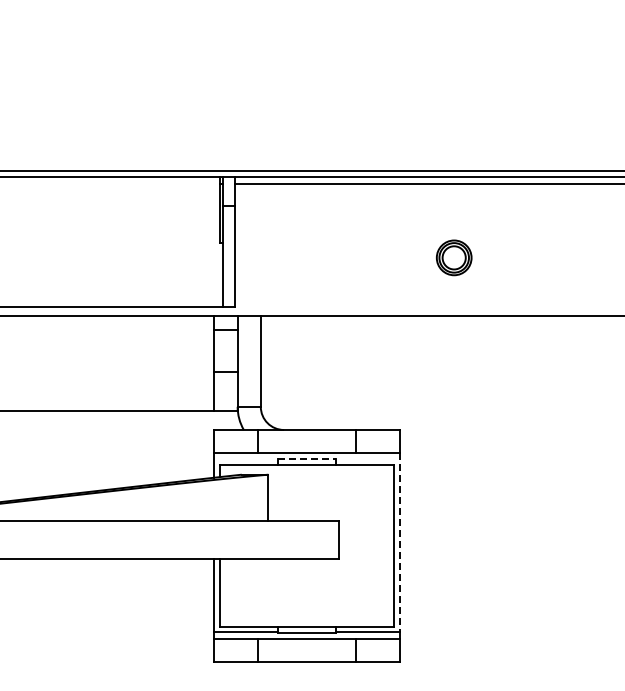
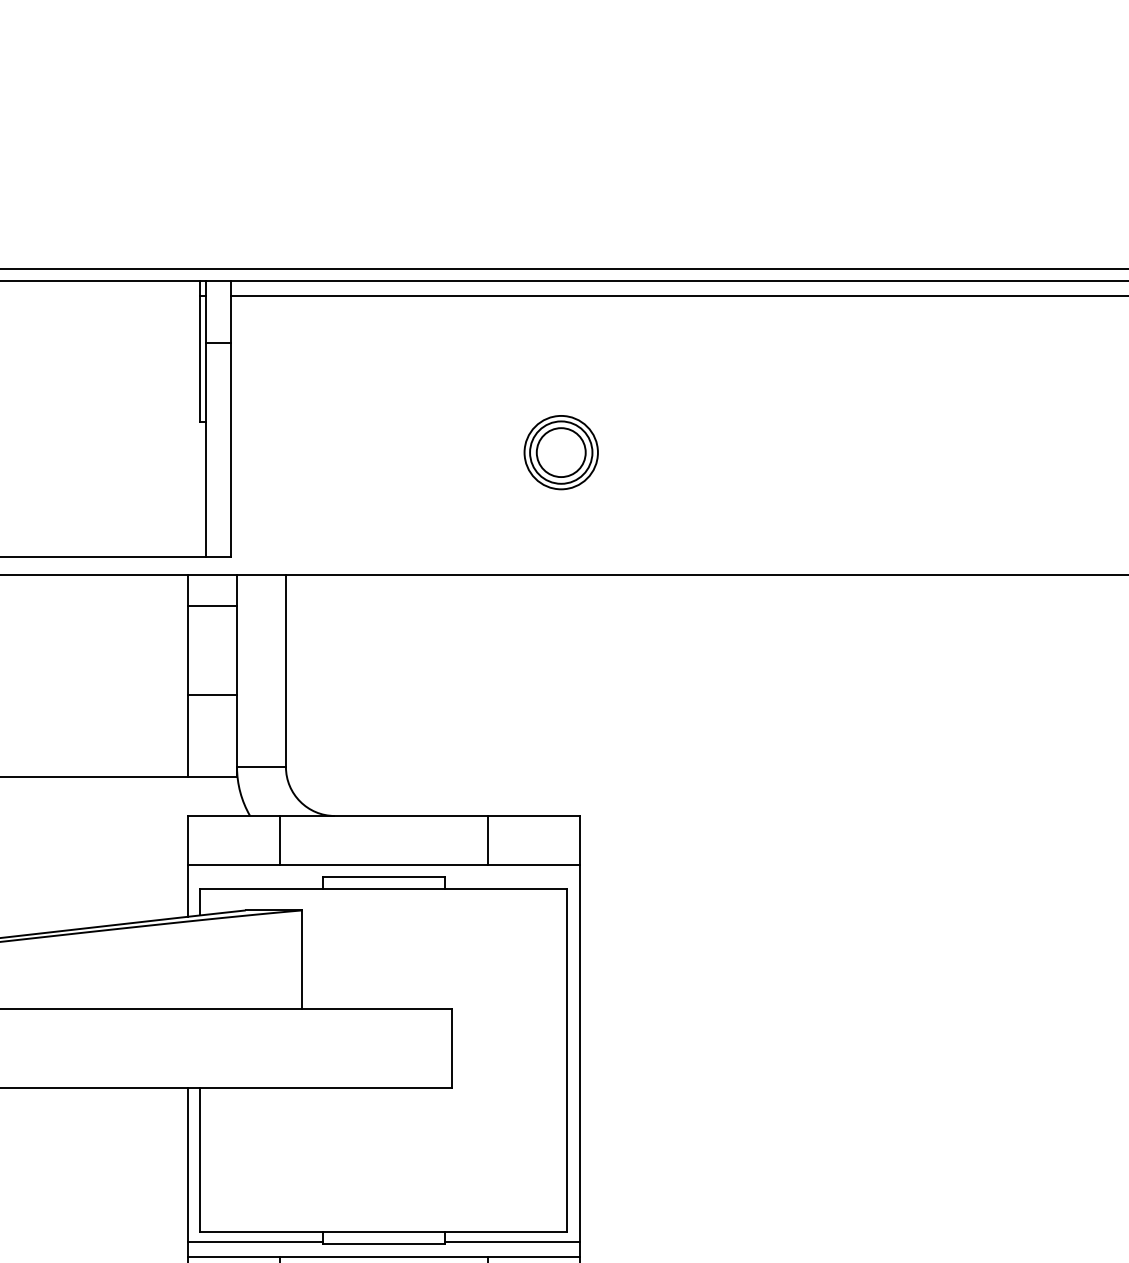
part: (454, 257) -> (561, 451), moved
line: (307, 458) -> (384, 876), dashed -> solid
line: (399, 542) -> (578, 1053), dashed -> solid

